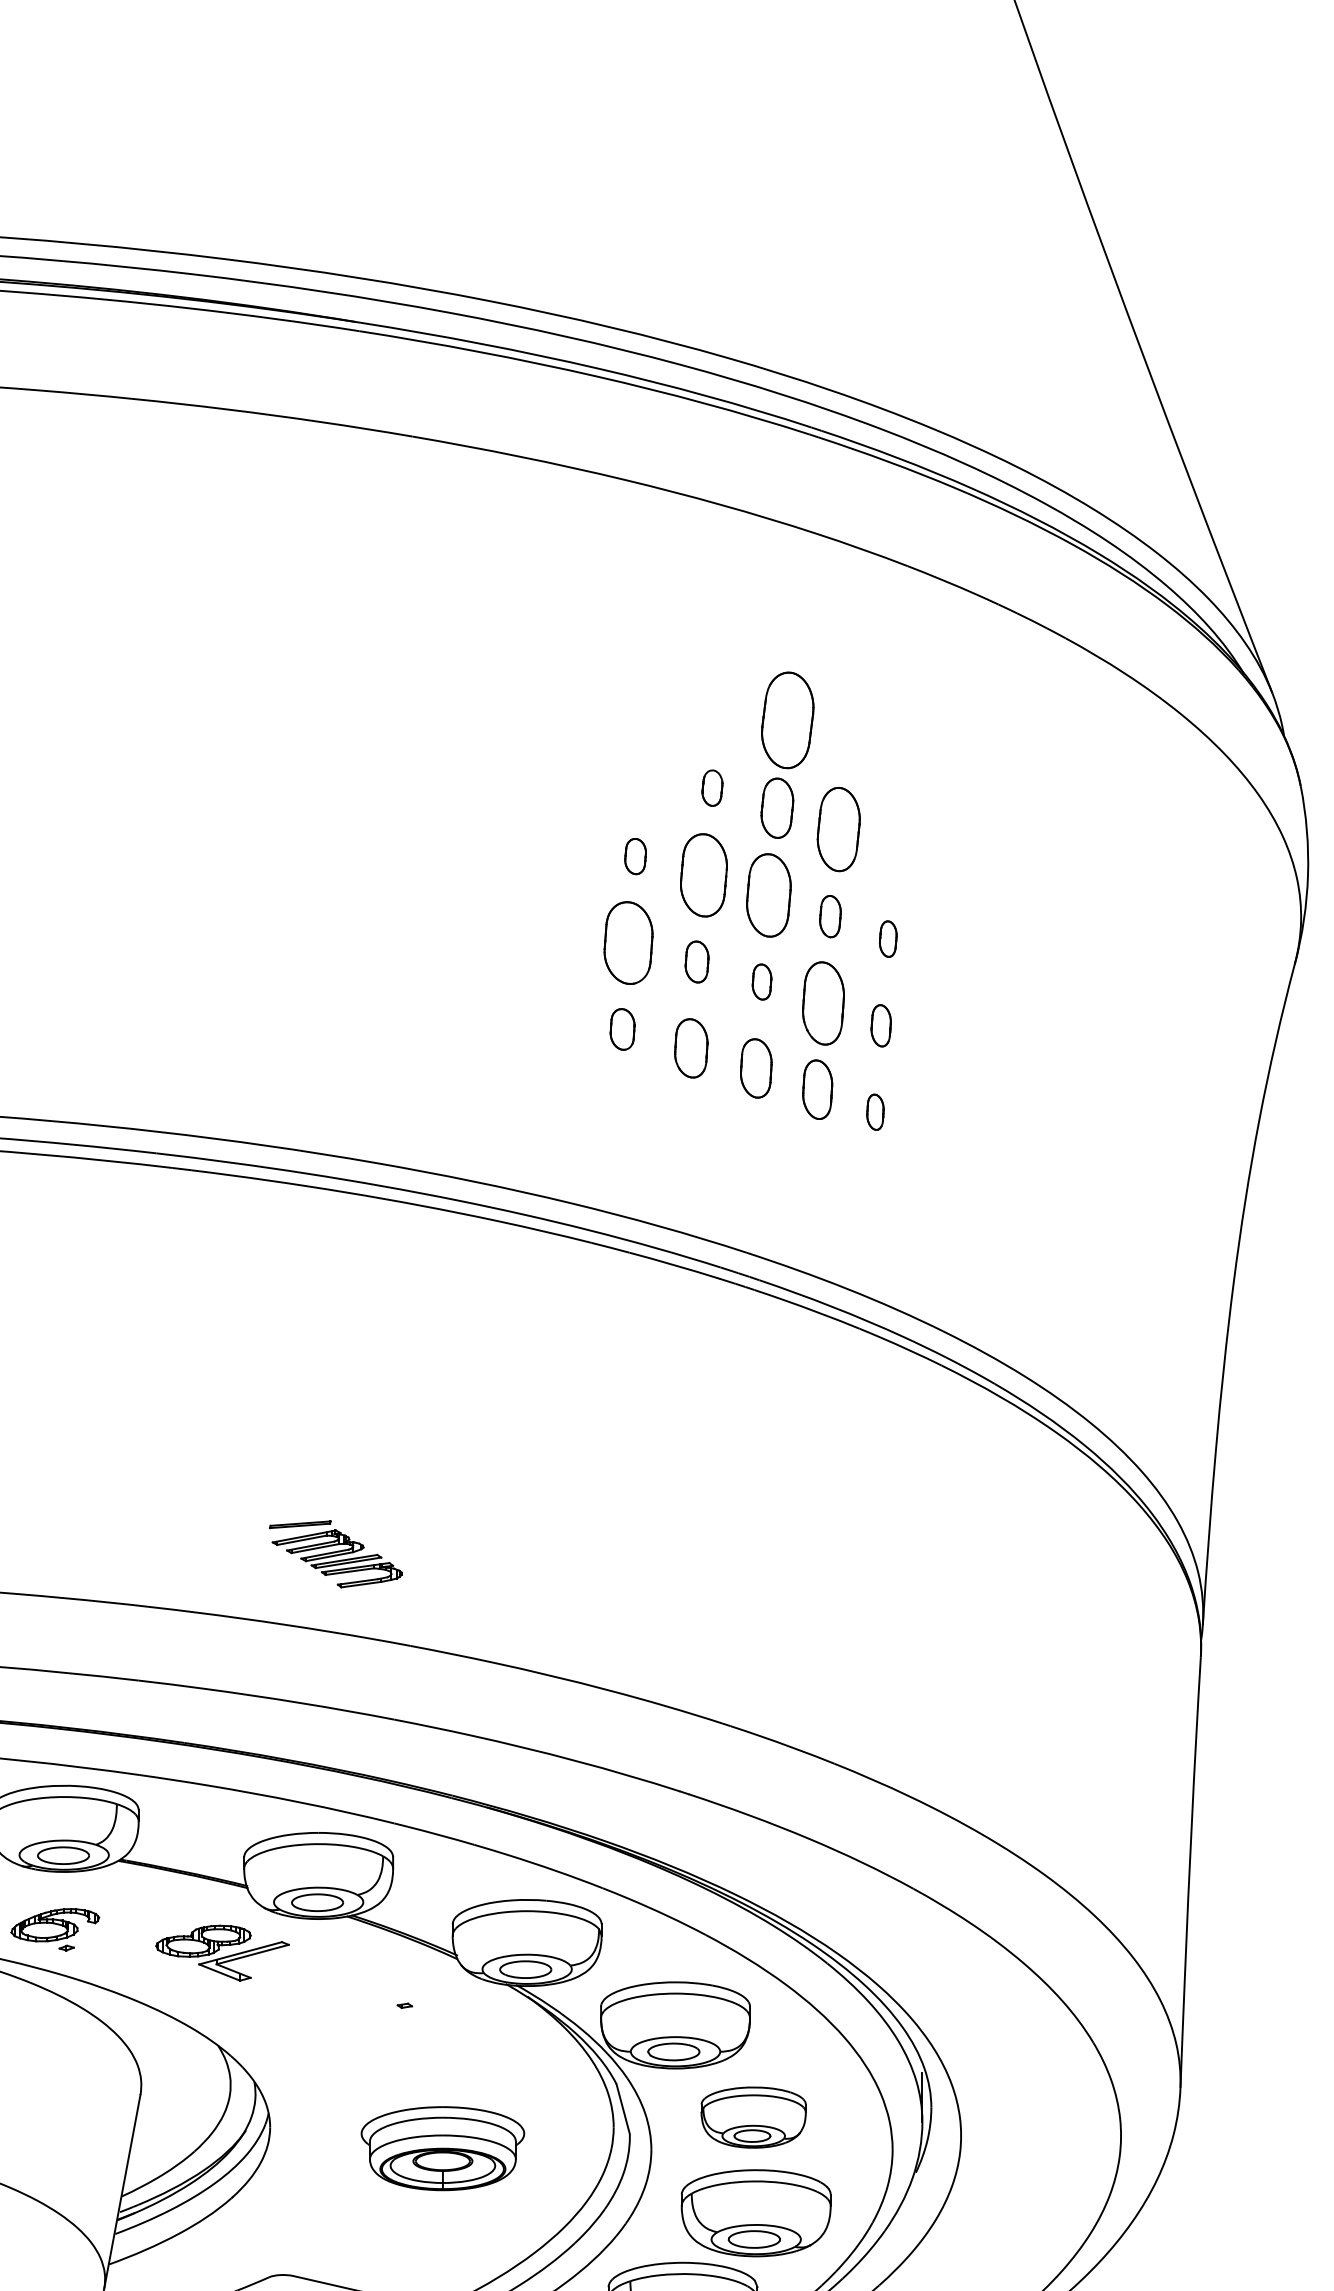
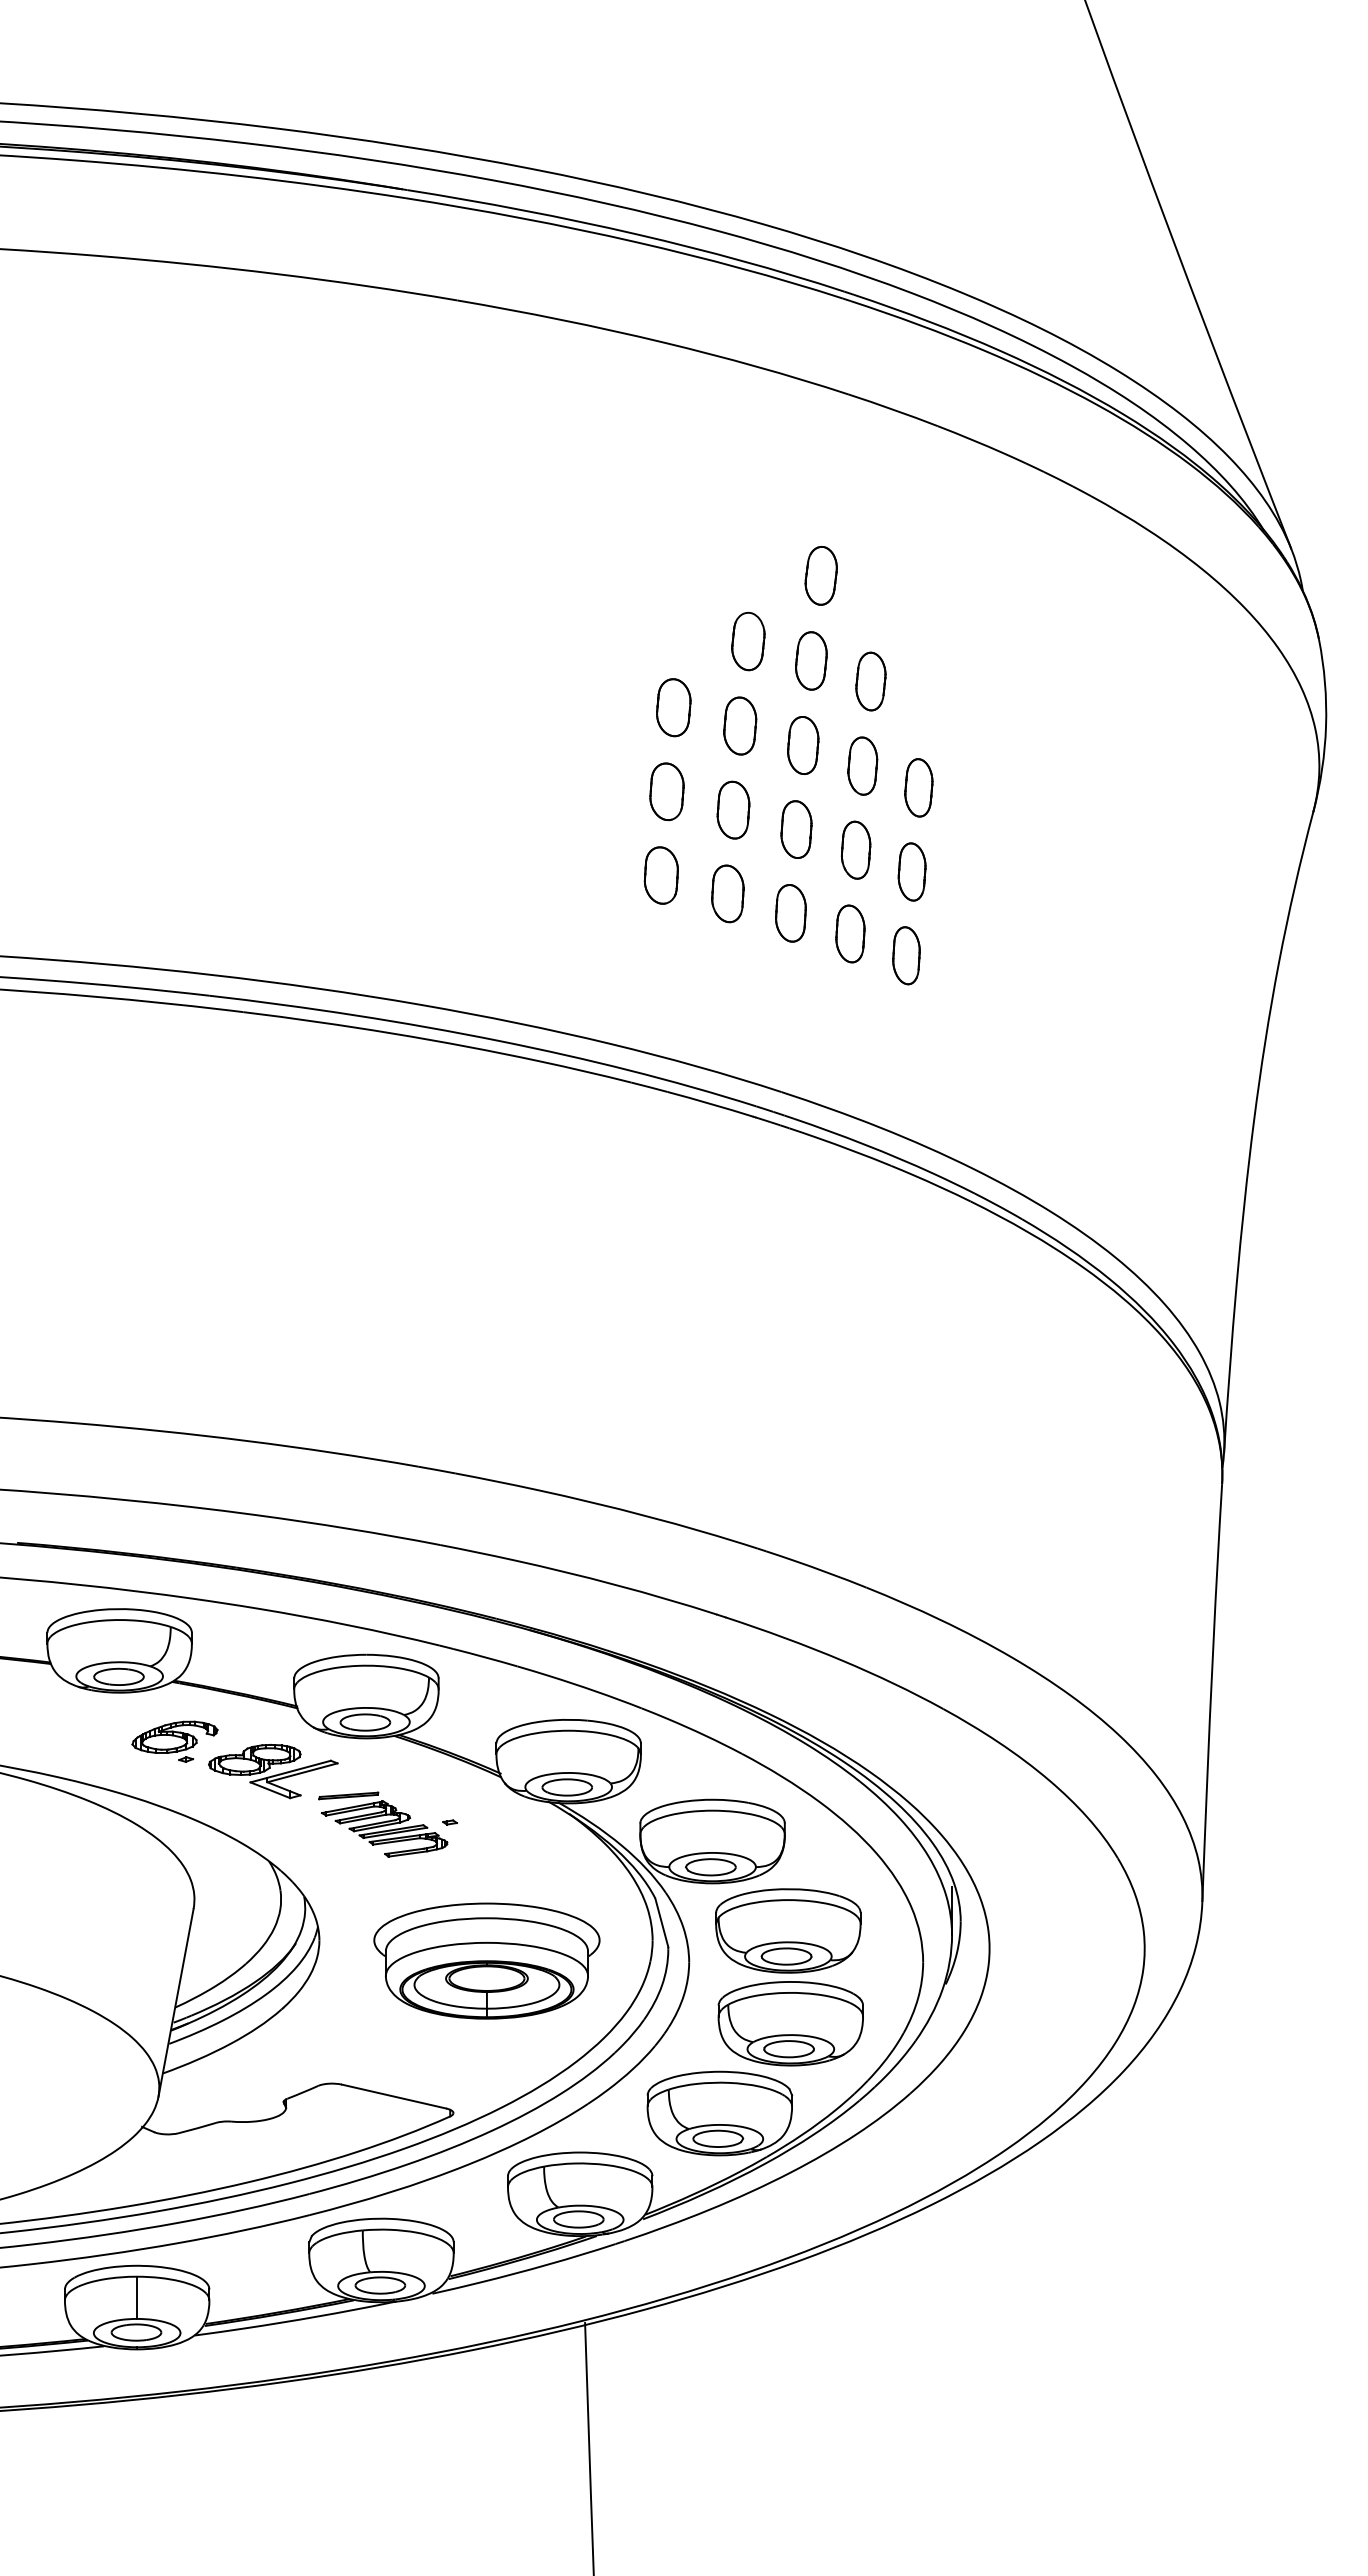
part: (786, 720) -> (820, 575), size x0.62
part: (712, 788) -> (748, 641), size x1.67
part: (838, 829) -> (870, 681), size x0.71
part: (635, 856) -> (673, 707), size x1.67
part: (704, 874) -> (740, 725), size x0.71
part: (769, 895) -> (803, 745), size x0.71
part: (830, 916) -> (862, 765), size x1.43
part: (887, 938) -> (918, 787), size x1.67
part: (628, 942) -> (666, 791), size x0.71
part: (697, 961) -> (733, 809), size x1.43
part: (762, 982) -> (796, 829), size x1.67
part: (822, 1002) -> (855, 849), size x0.71
part: (880, 1025) -> (911, 871), size x1.43
part: (621, 1029) -> (660, 875), size x1.43
part: (875, 1111) -> (906, 955), size x1.67
part: (336, 1554) -> (383, 1824), moved
part: (54, 1929) -> (174, 1741), moved
part: (753, 2117) -> (788, 1930), size x1.43
part: (442, 2148) -> (486, 1960), size x1.43

